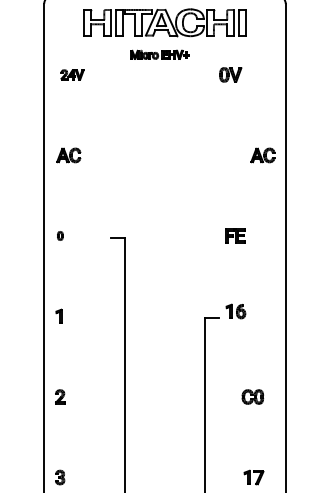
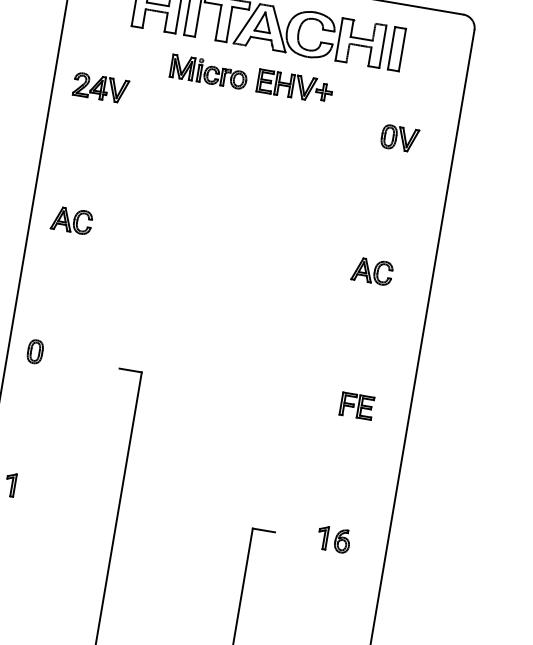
part: (159, 54) -> (250, 78), size x1.67
part: (72, 74) -> (100, 87), size x1.43
part: (230, 74) -> (399, 137), moved
part: (262, 155) -> (371, 271), moved
part: (60, 235) -> (35, 351), size x1.67
part: (235, 235) -> (357, 405), moved
part: (235, 311) -> (333, 539), moved

